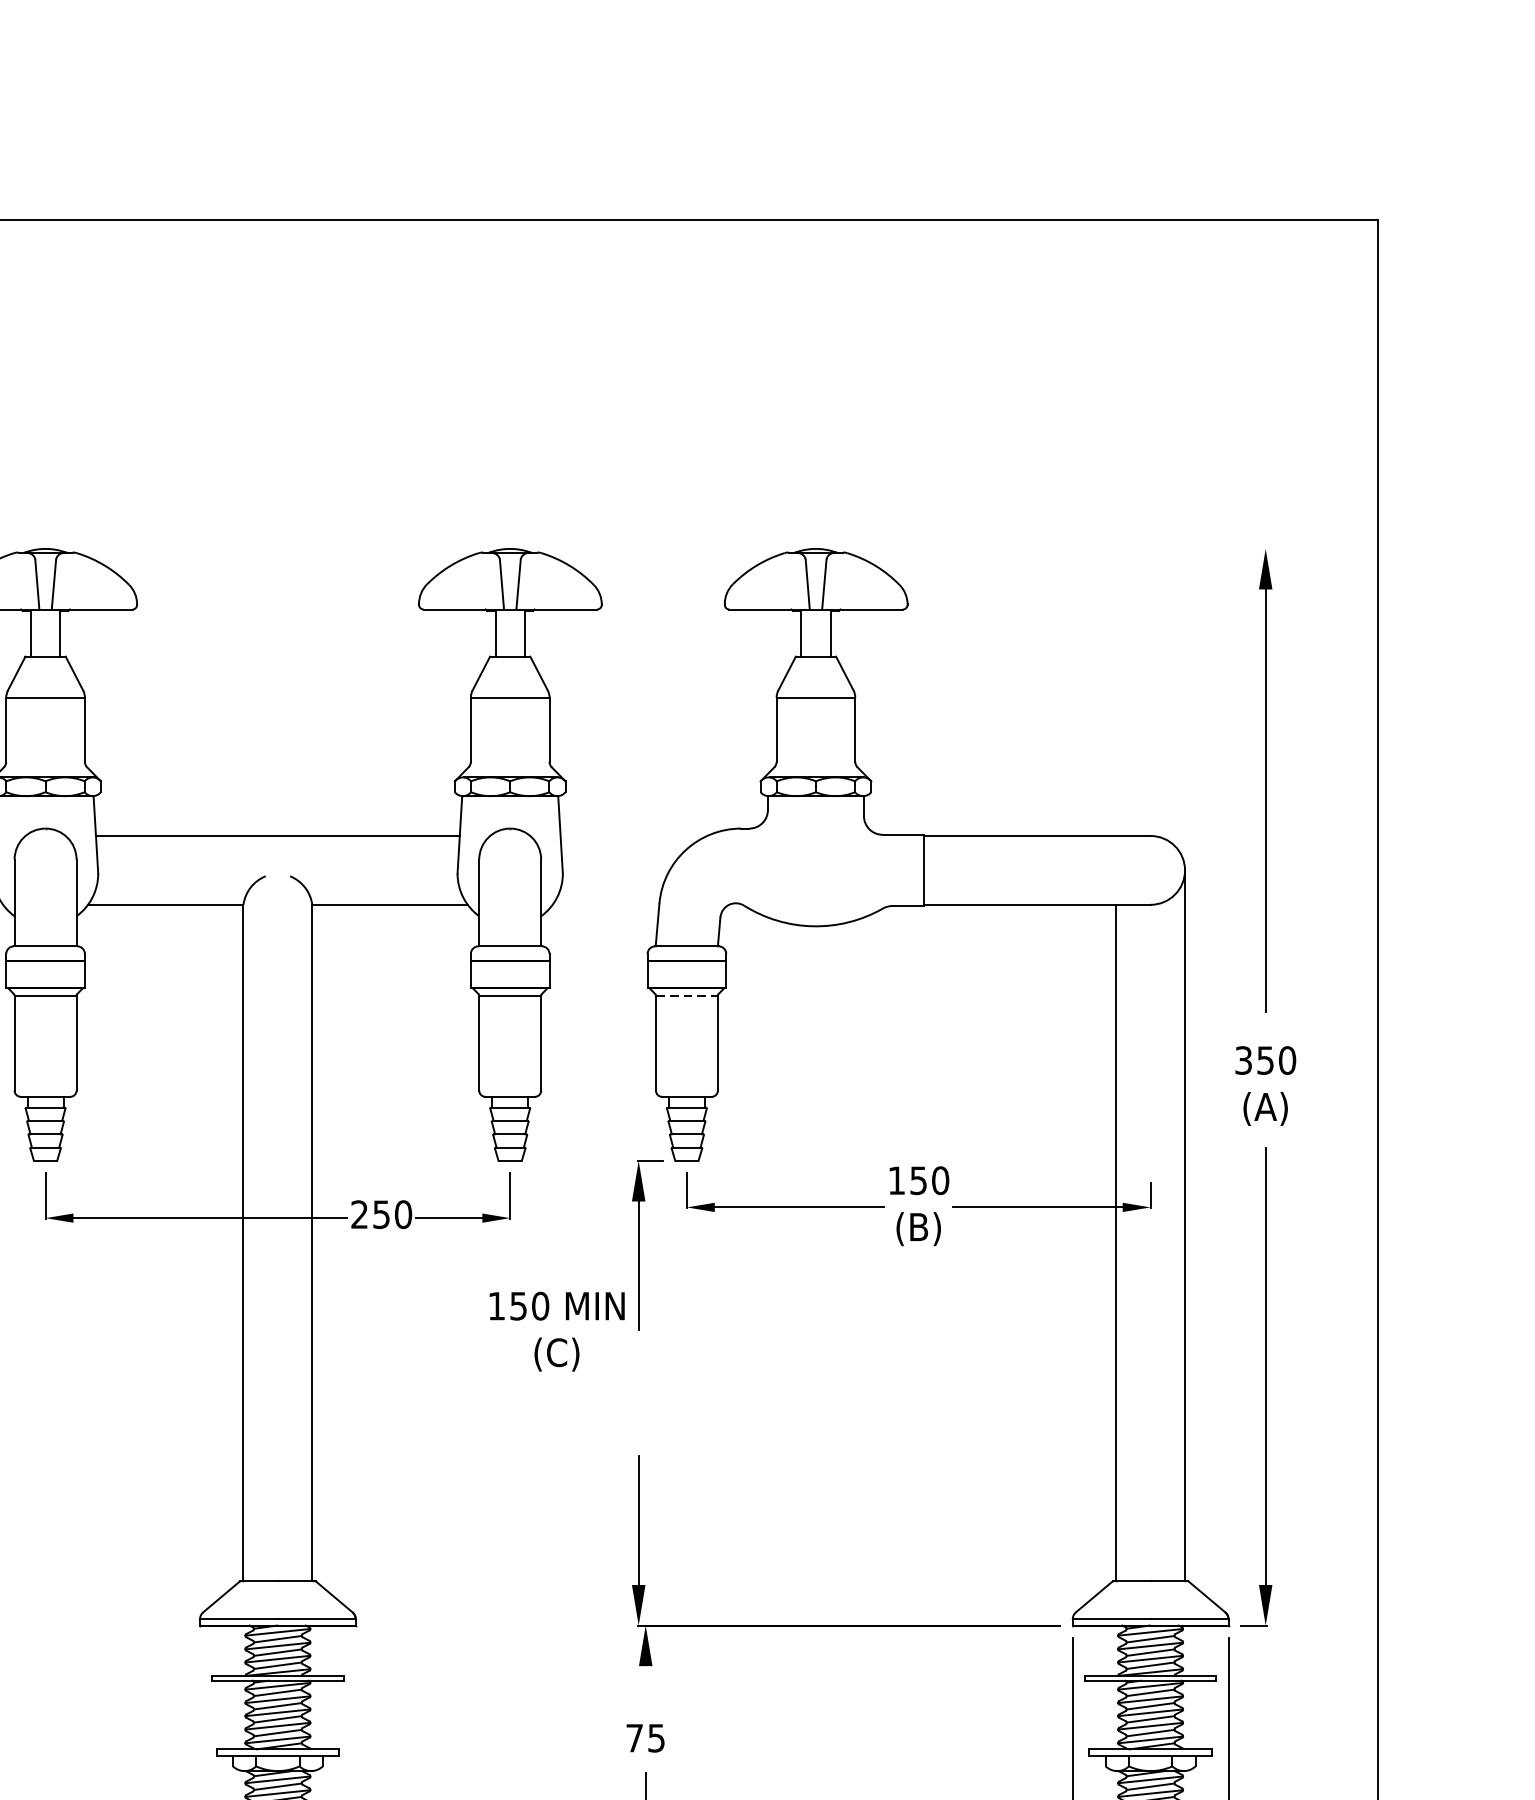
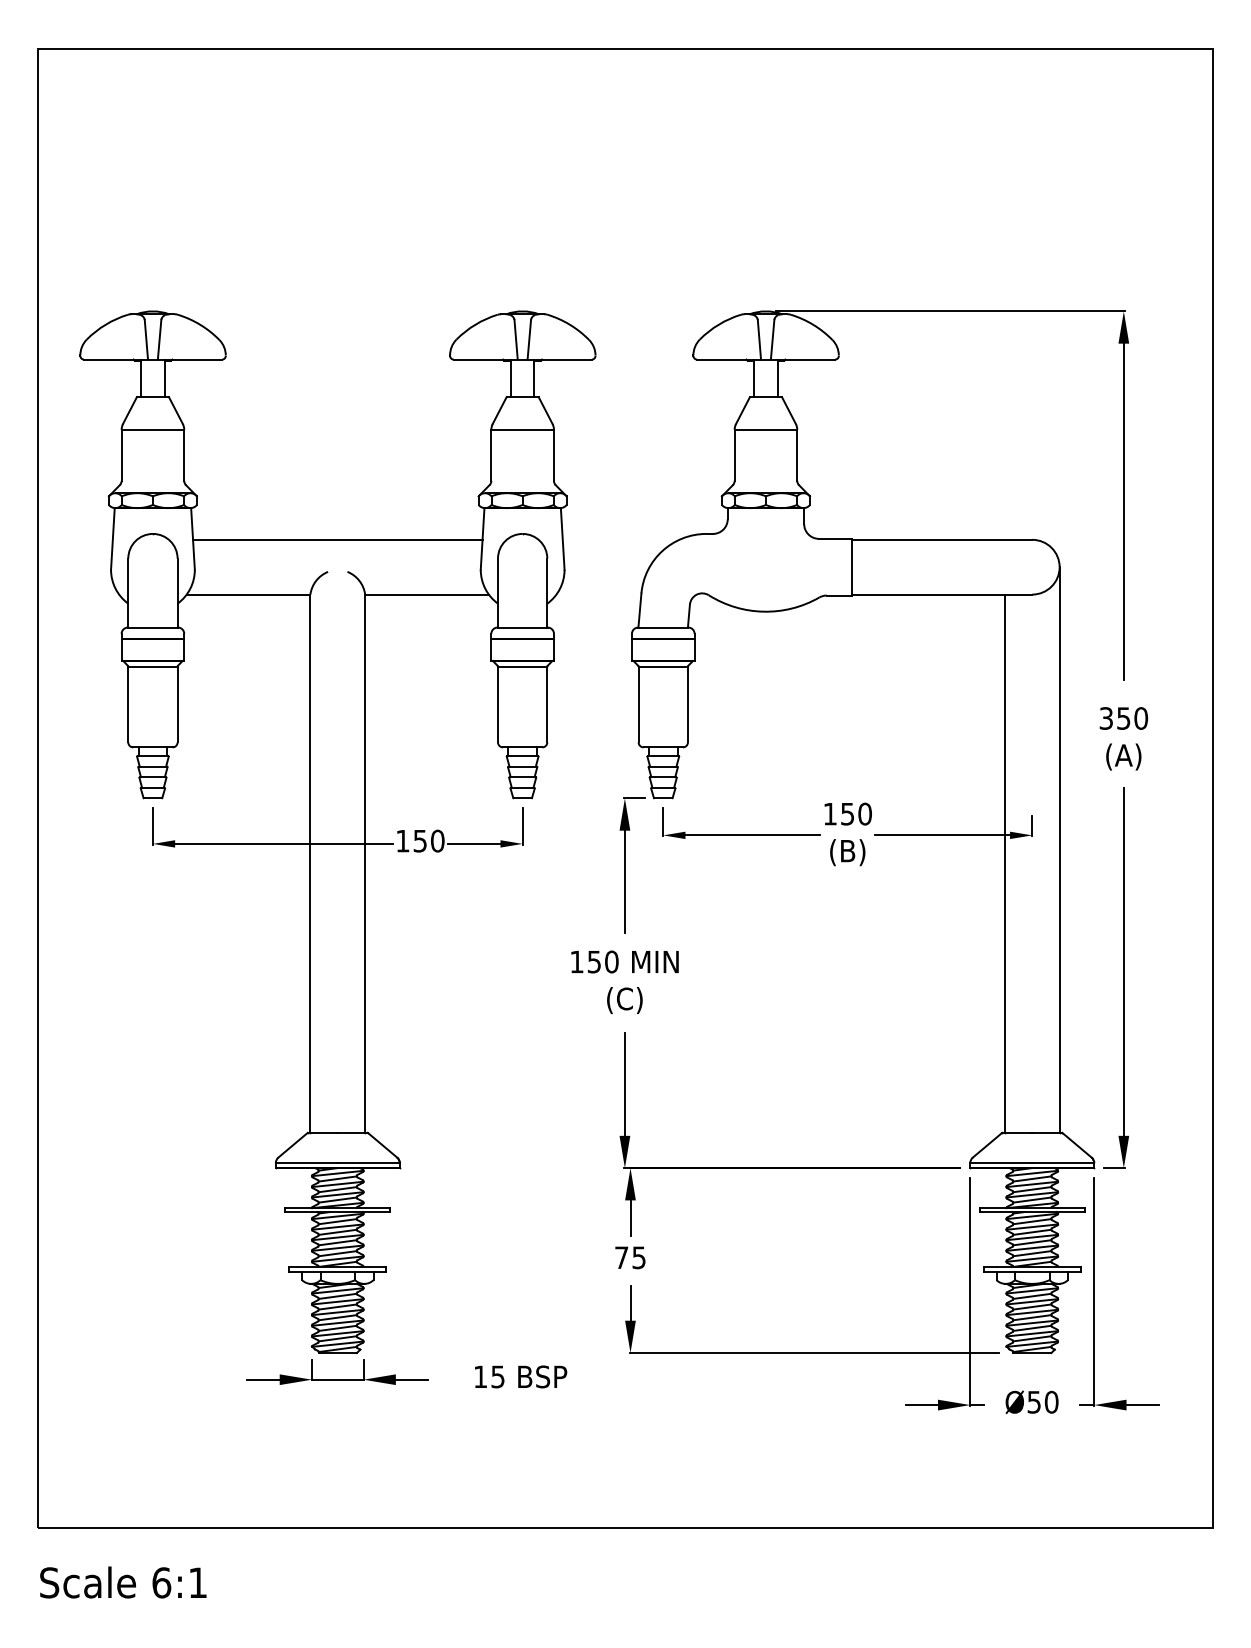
line: (1046, 549) -> (949, 311), added
line: (687, 996) -> (663, 667), dashed -> solid
text: (359, 1213) -> (402, 840), 250 -> 150
text: (556, 1330) -> (624, 981), moved
line: (645, 1687) -> (630, 1217), added

